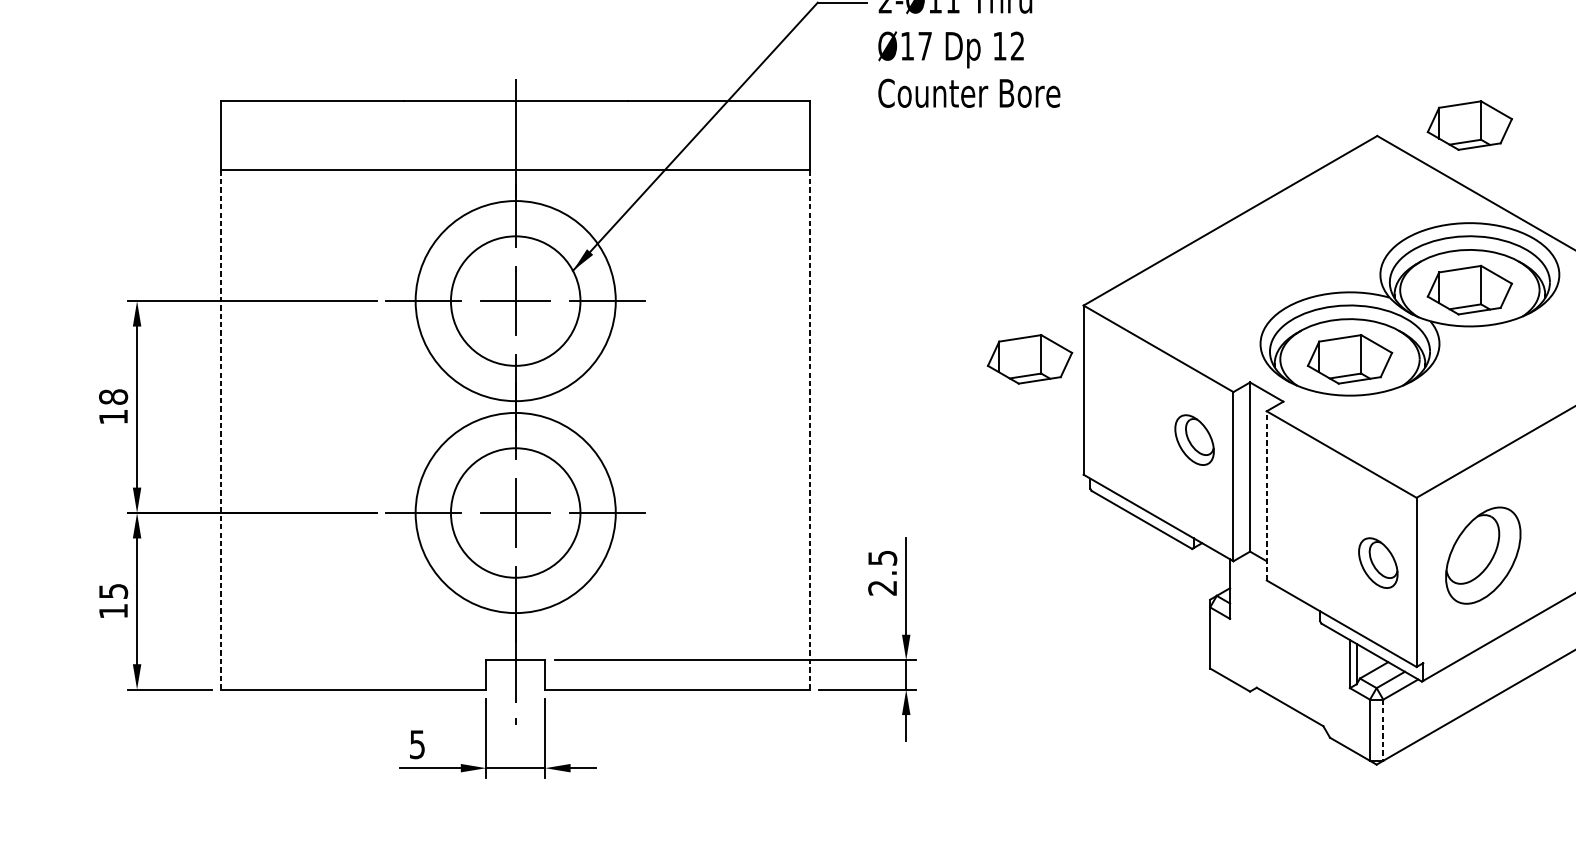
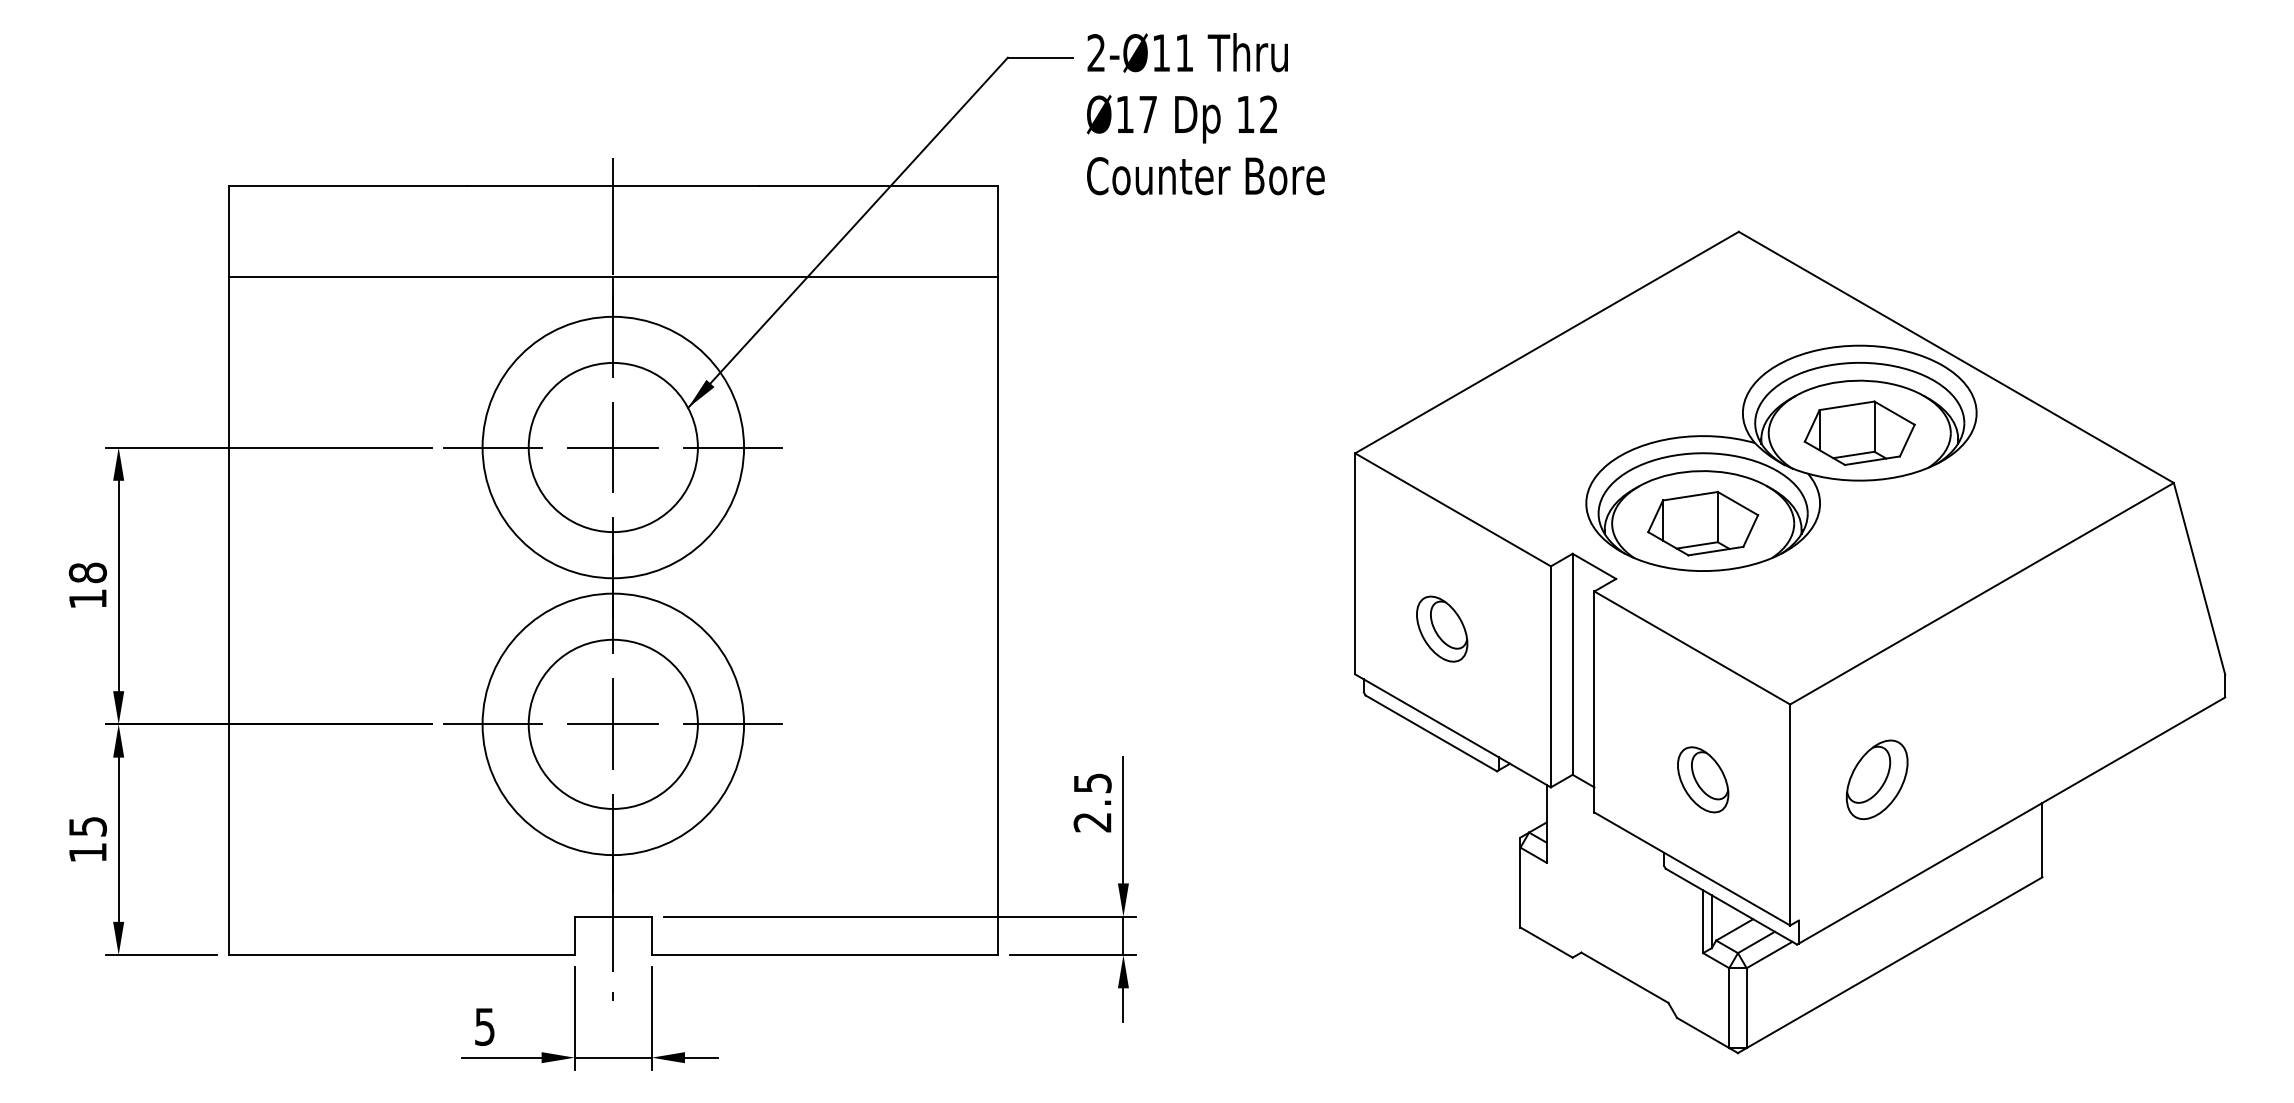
part: (1469, 125) -> (1859, 217), removed
part: (1030, 359) -> (1285, 523), removed
line: (221, 430) -> (228, 616), dashed -> solid
line: (809, 430) -> (997, 616), dashed -> solid
part: (1194, 439) -> (1442, 628), moved
line: (1266, 495) -> (1594, 701), dashed -> solid
part: (1482, 555) -> (1876, 779), size x0.62
part: (1378, 562) -> (1703, 779), moved
line: (1383, 730) -> (1746, 1008), dashed -> solid

